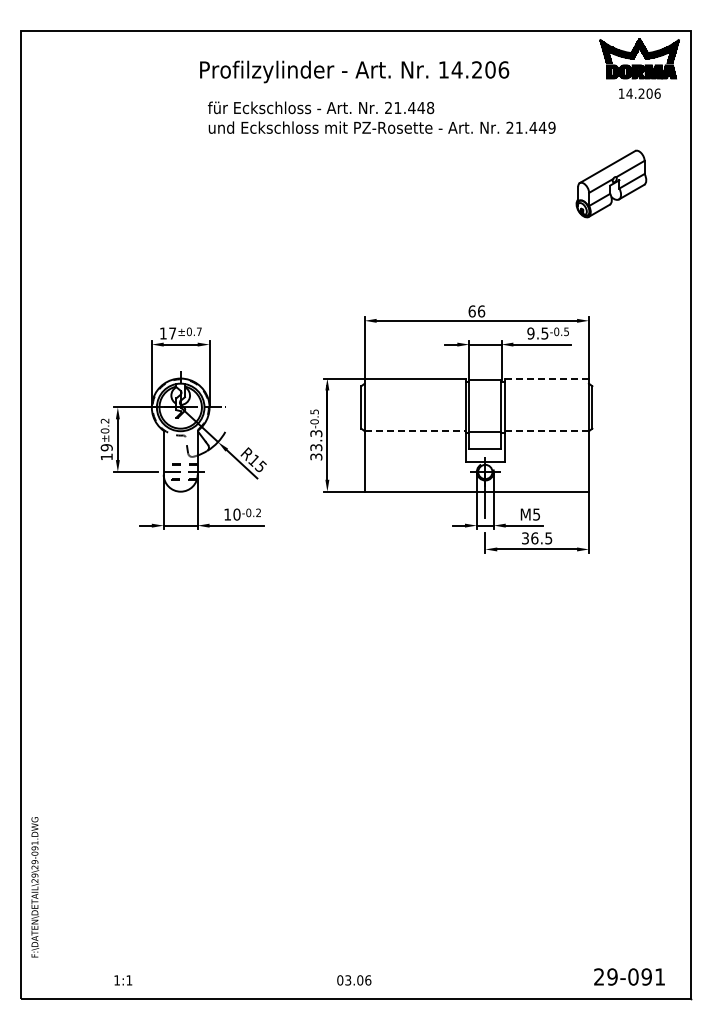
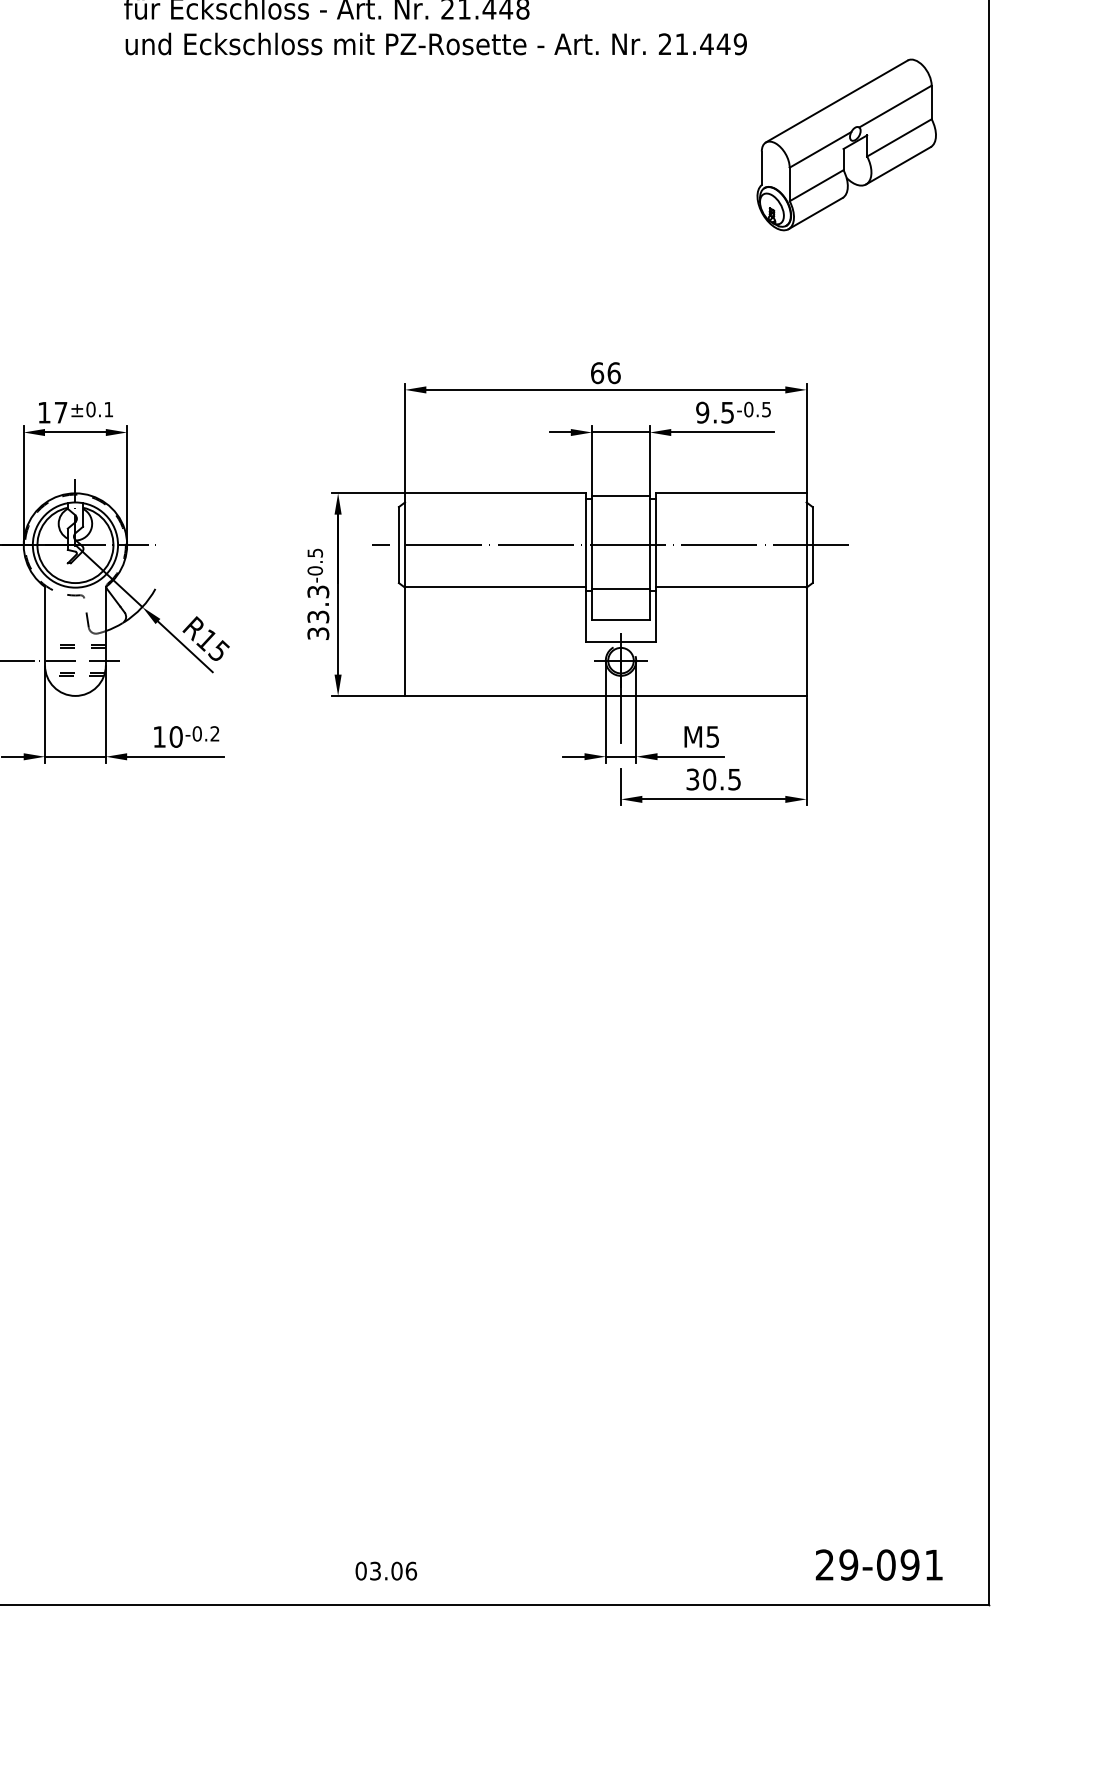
part: (611, 183) -> (846, 143), size x1.43
text: (199, 331) -> (109, 409), ±0.7 -> ±0.1
line: (547, 378) -> (732, 493), dashed -> solid
line: (479, 407) -> (610, 545), added
line: (415, 430) -> (495, 586), dashed -> solid
line: (547, 430) -> (732, 586), dashed -> solid
text: (534, 538) -> (709, 779), 36.5 -> 30.5

